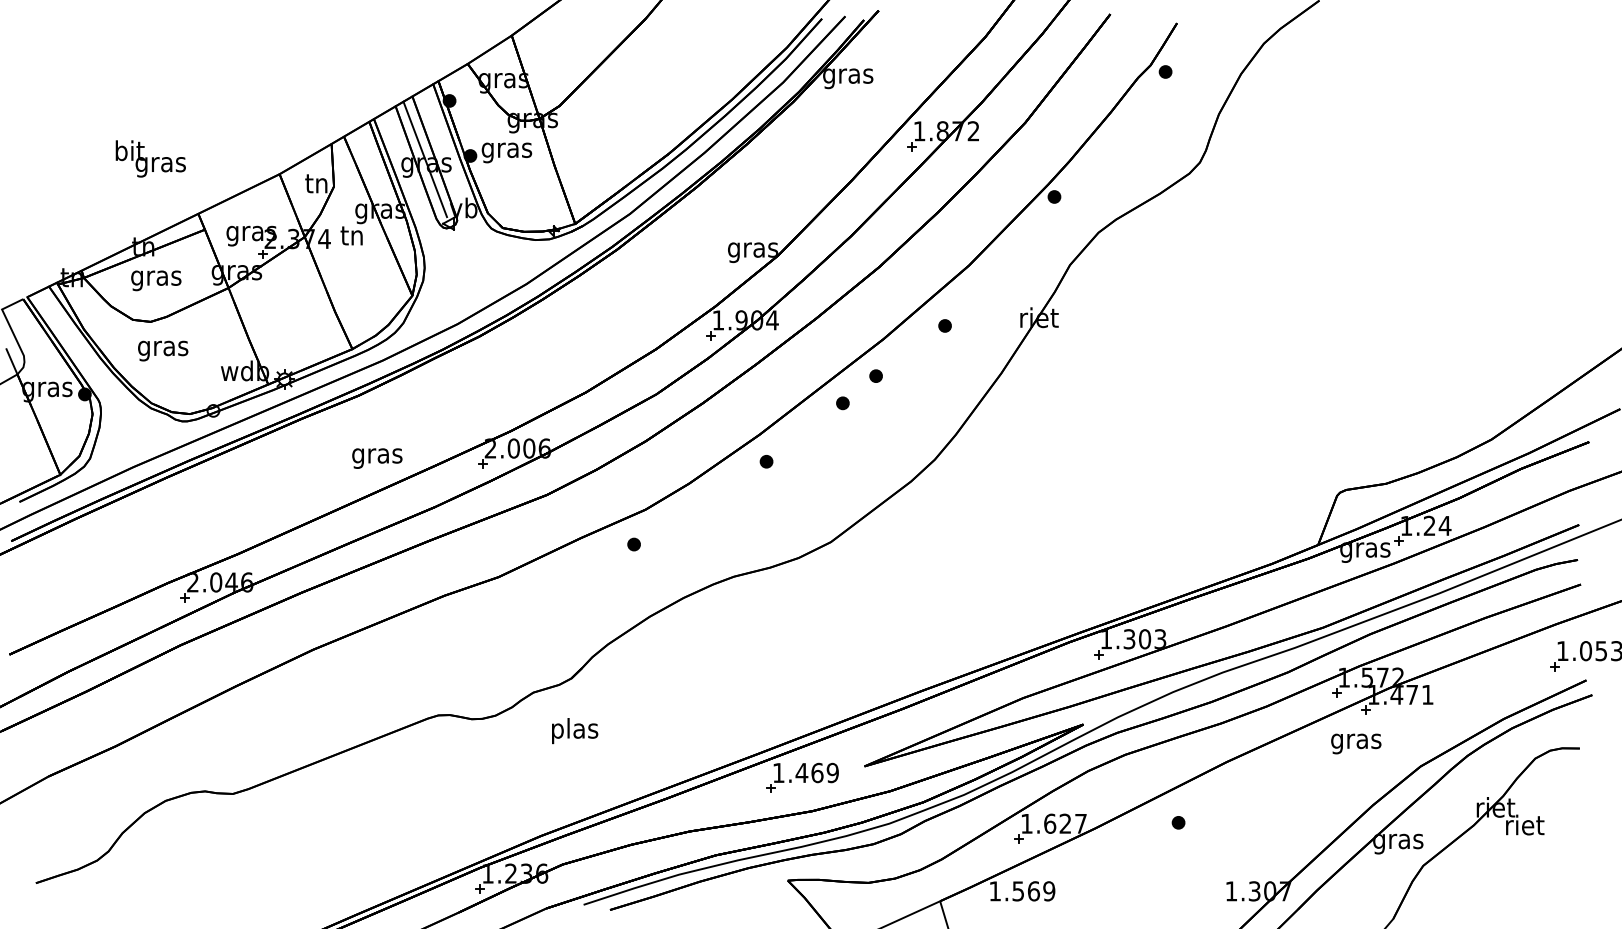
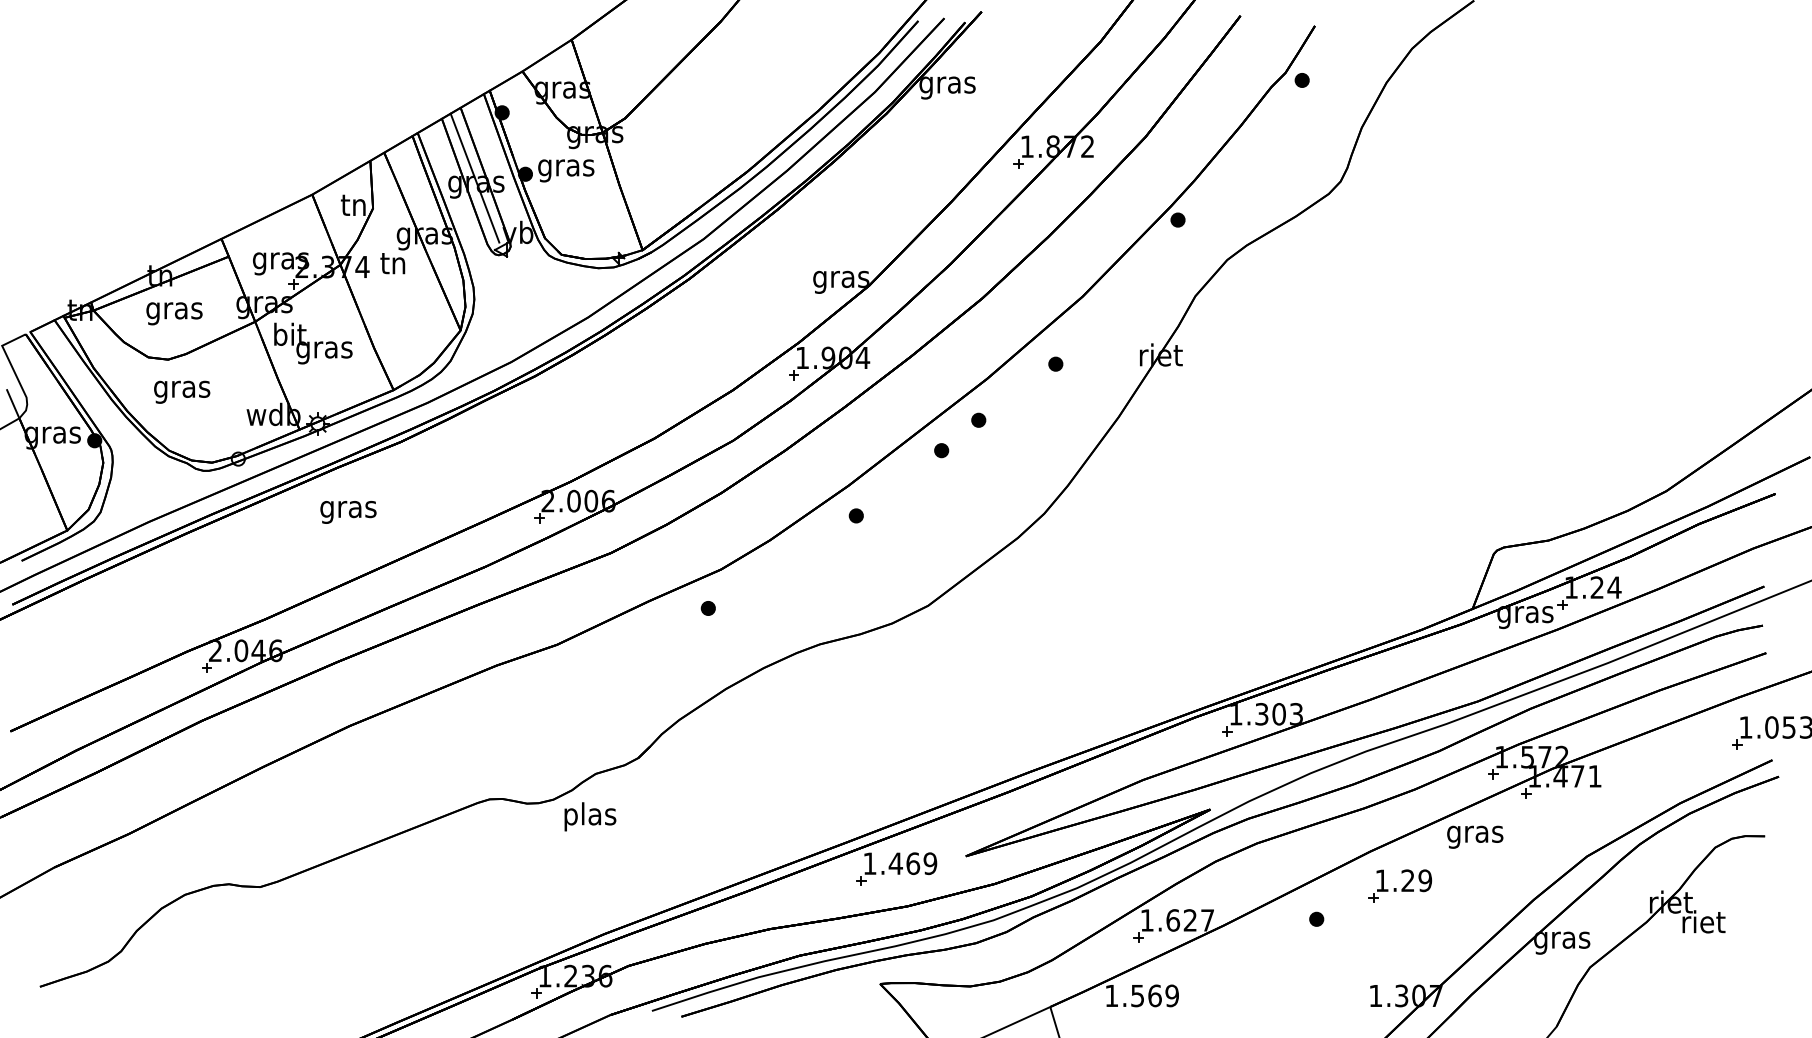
text: (150, 158) -> (313, 343), moved
text: (377, 458) -> (348, 512), moved
text: (575, 730) -> (590, 816), moved
text: (1356, 743) -> (1475, 836), moved
part: (1253, 792) -> (1400, 885), added

